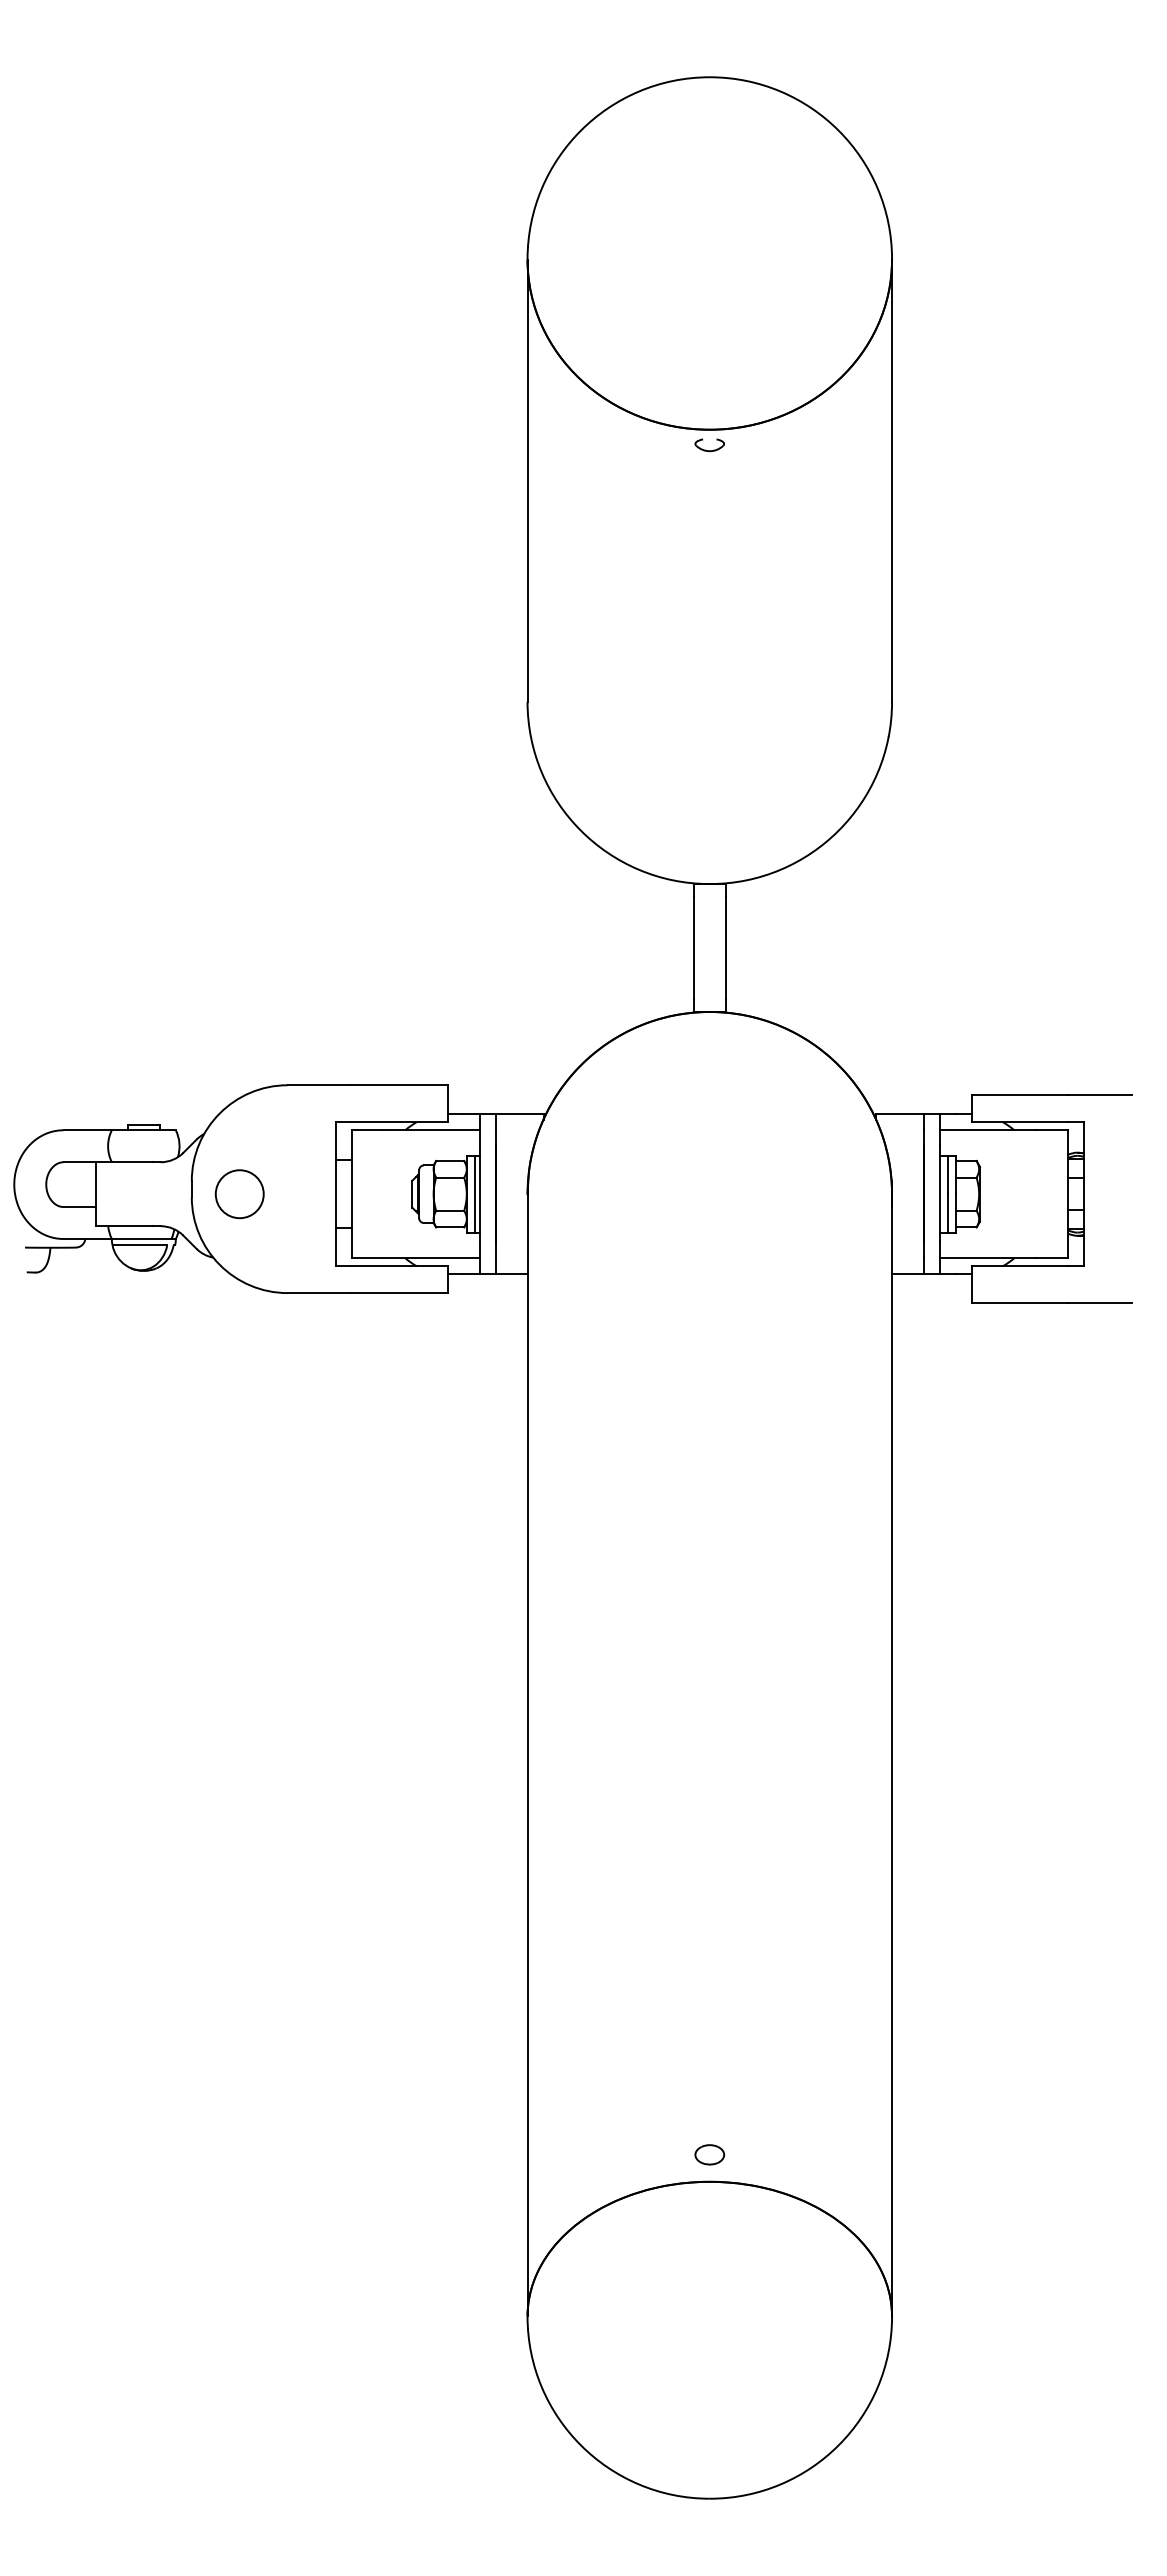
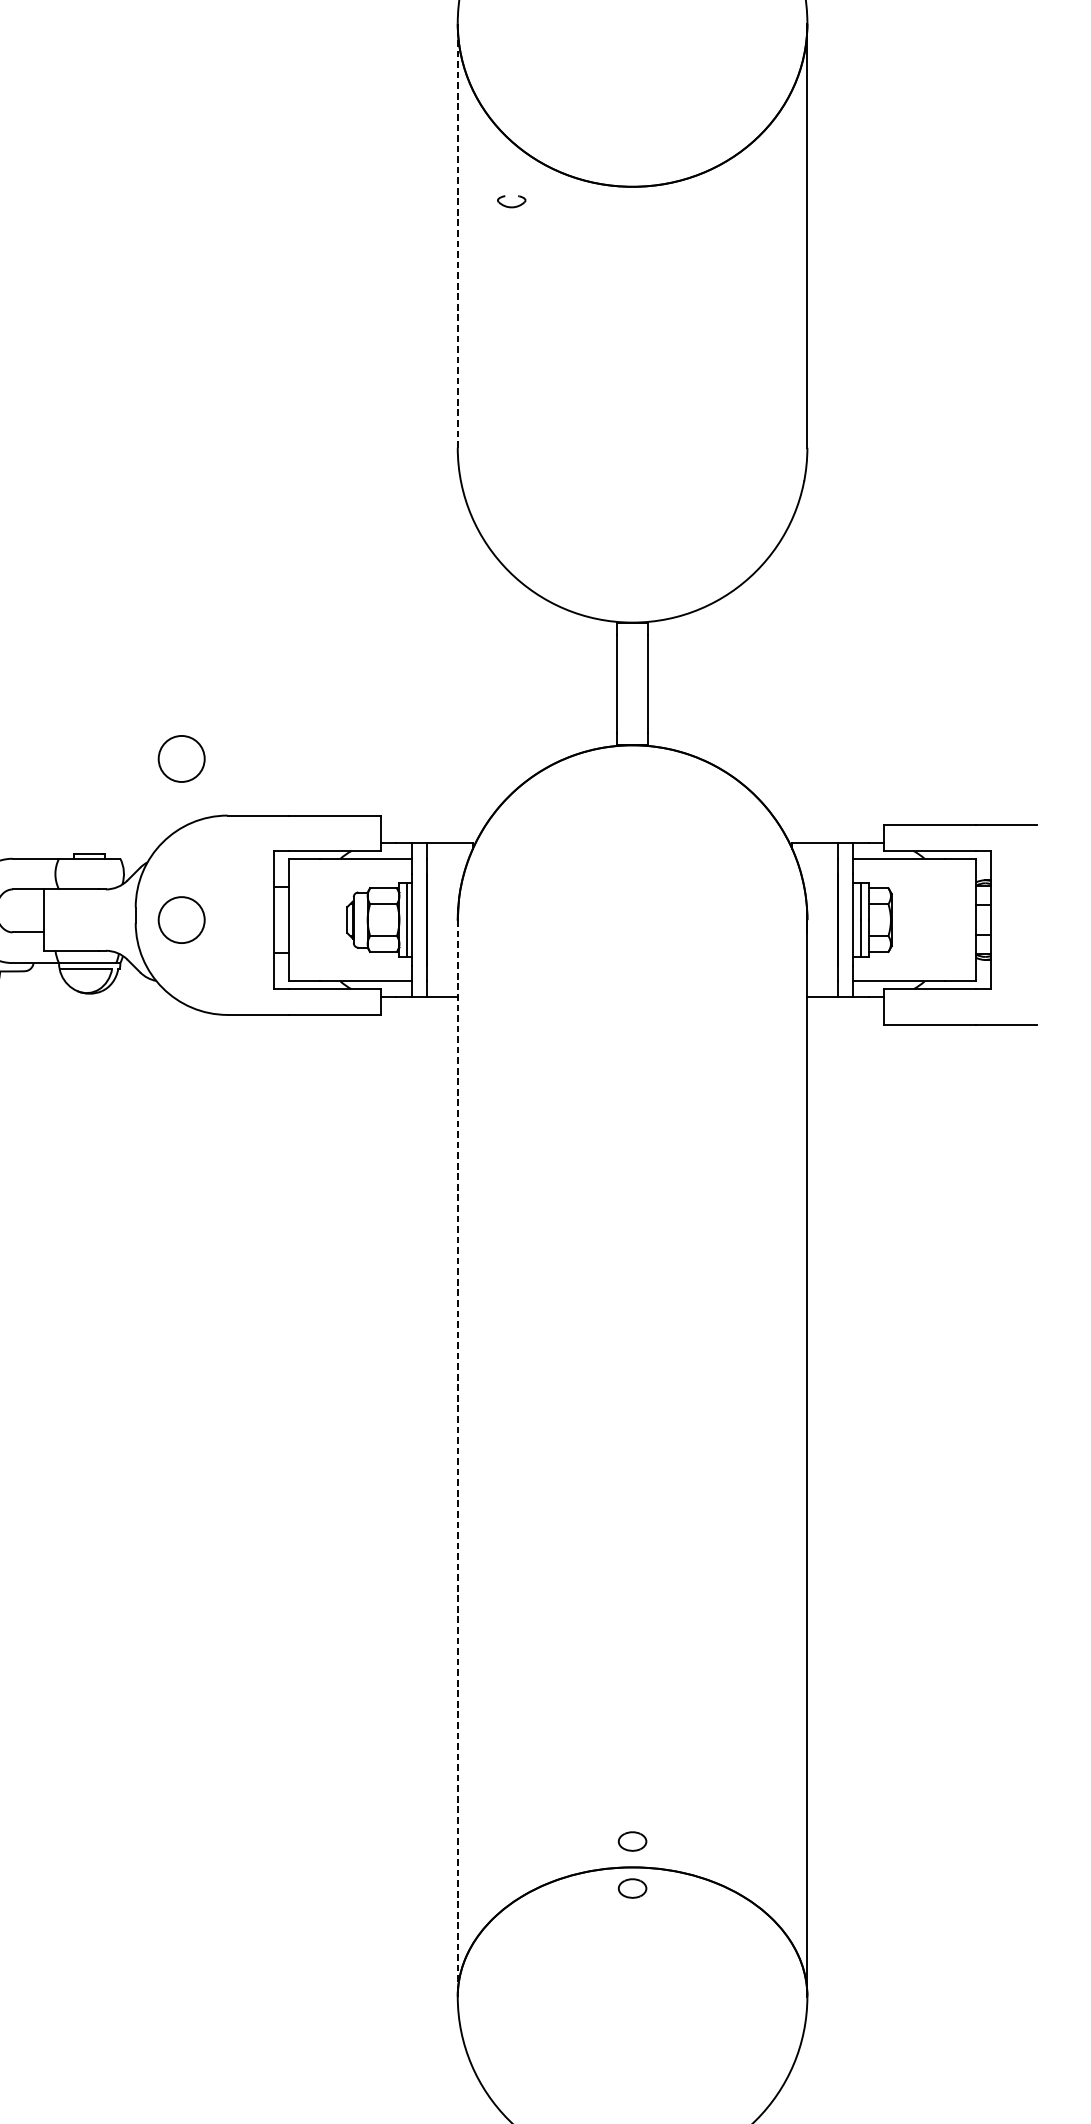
part: (709, 445) -> (511, 201), moved
line: (527, 480) -> (457, 235), solid -> dashed
circle: (239, 1026) -> (181, 759), added
line: (527, 1755) -> (457, 1458), solid -> dashed
part: (709, 2203) -> (632, 1888), added

